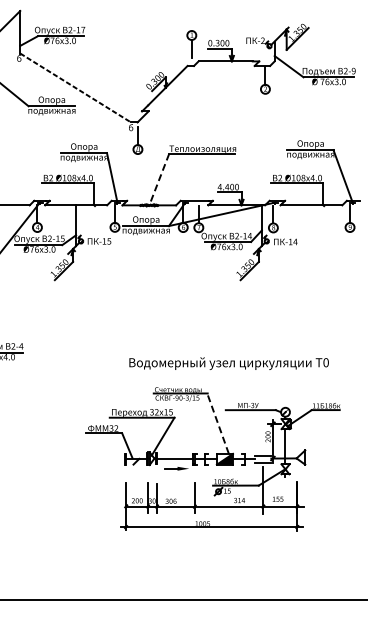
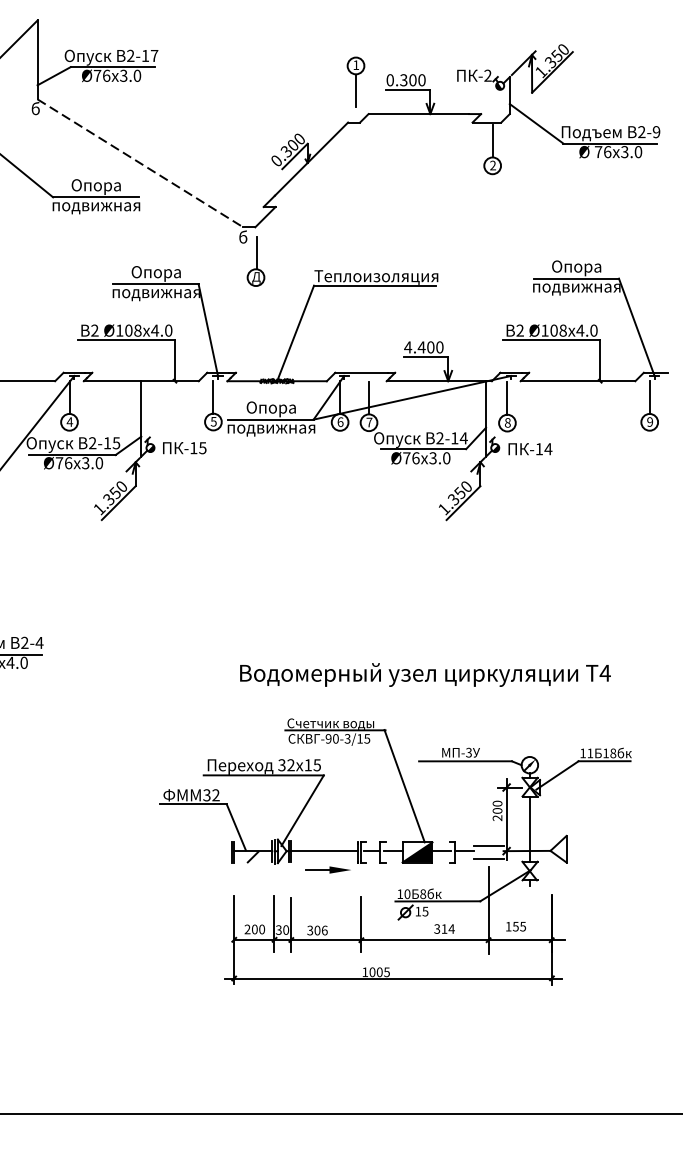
line: (159, 179) -> (296, 333), dashed -> solid
text: (326, 362) -> (605, 672), 0 -> 4
line: (217, 423) -> (403, 786), dashed -> solid

